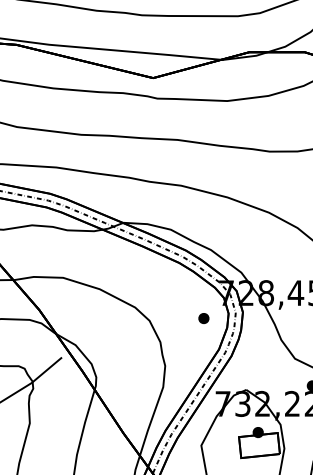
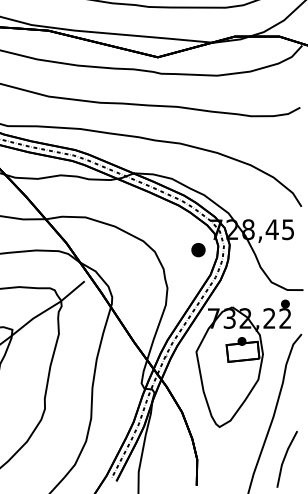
part: (203, 317) -> (198, 249), size x1.6

